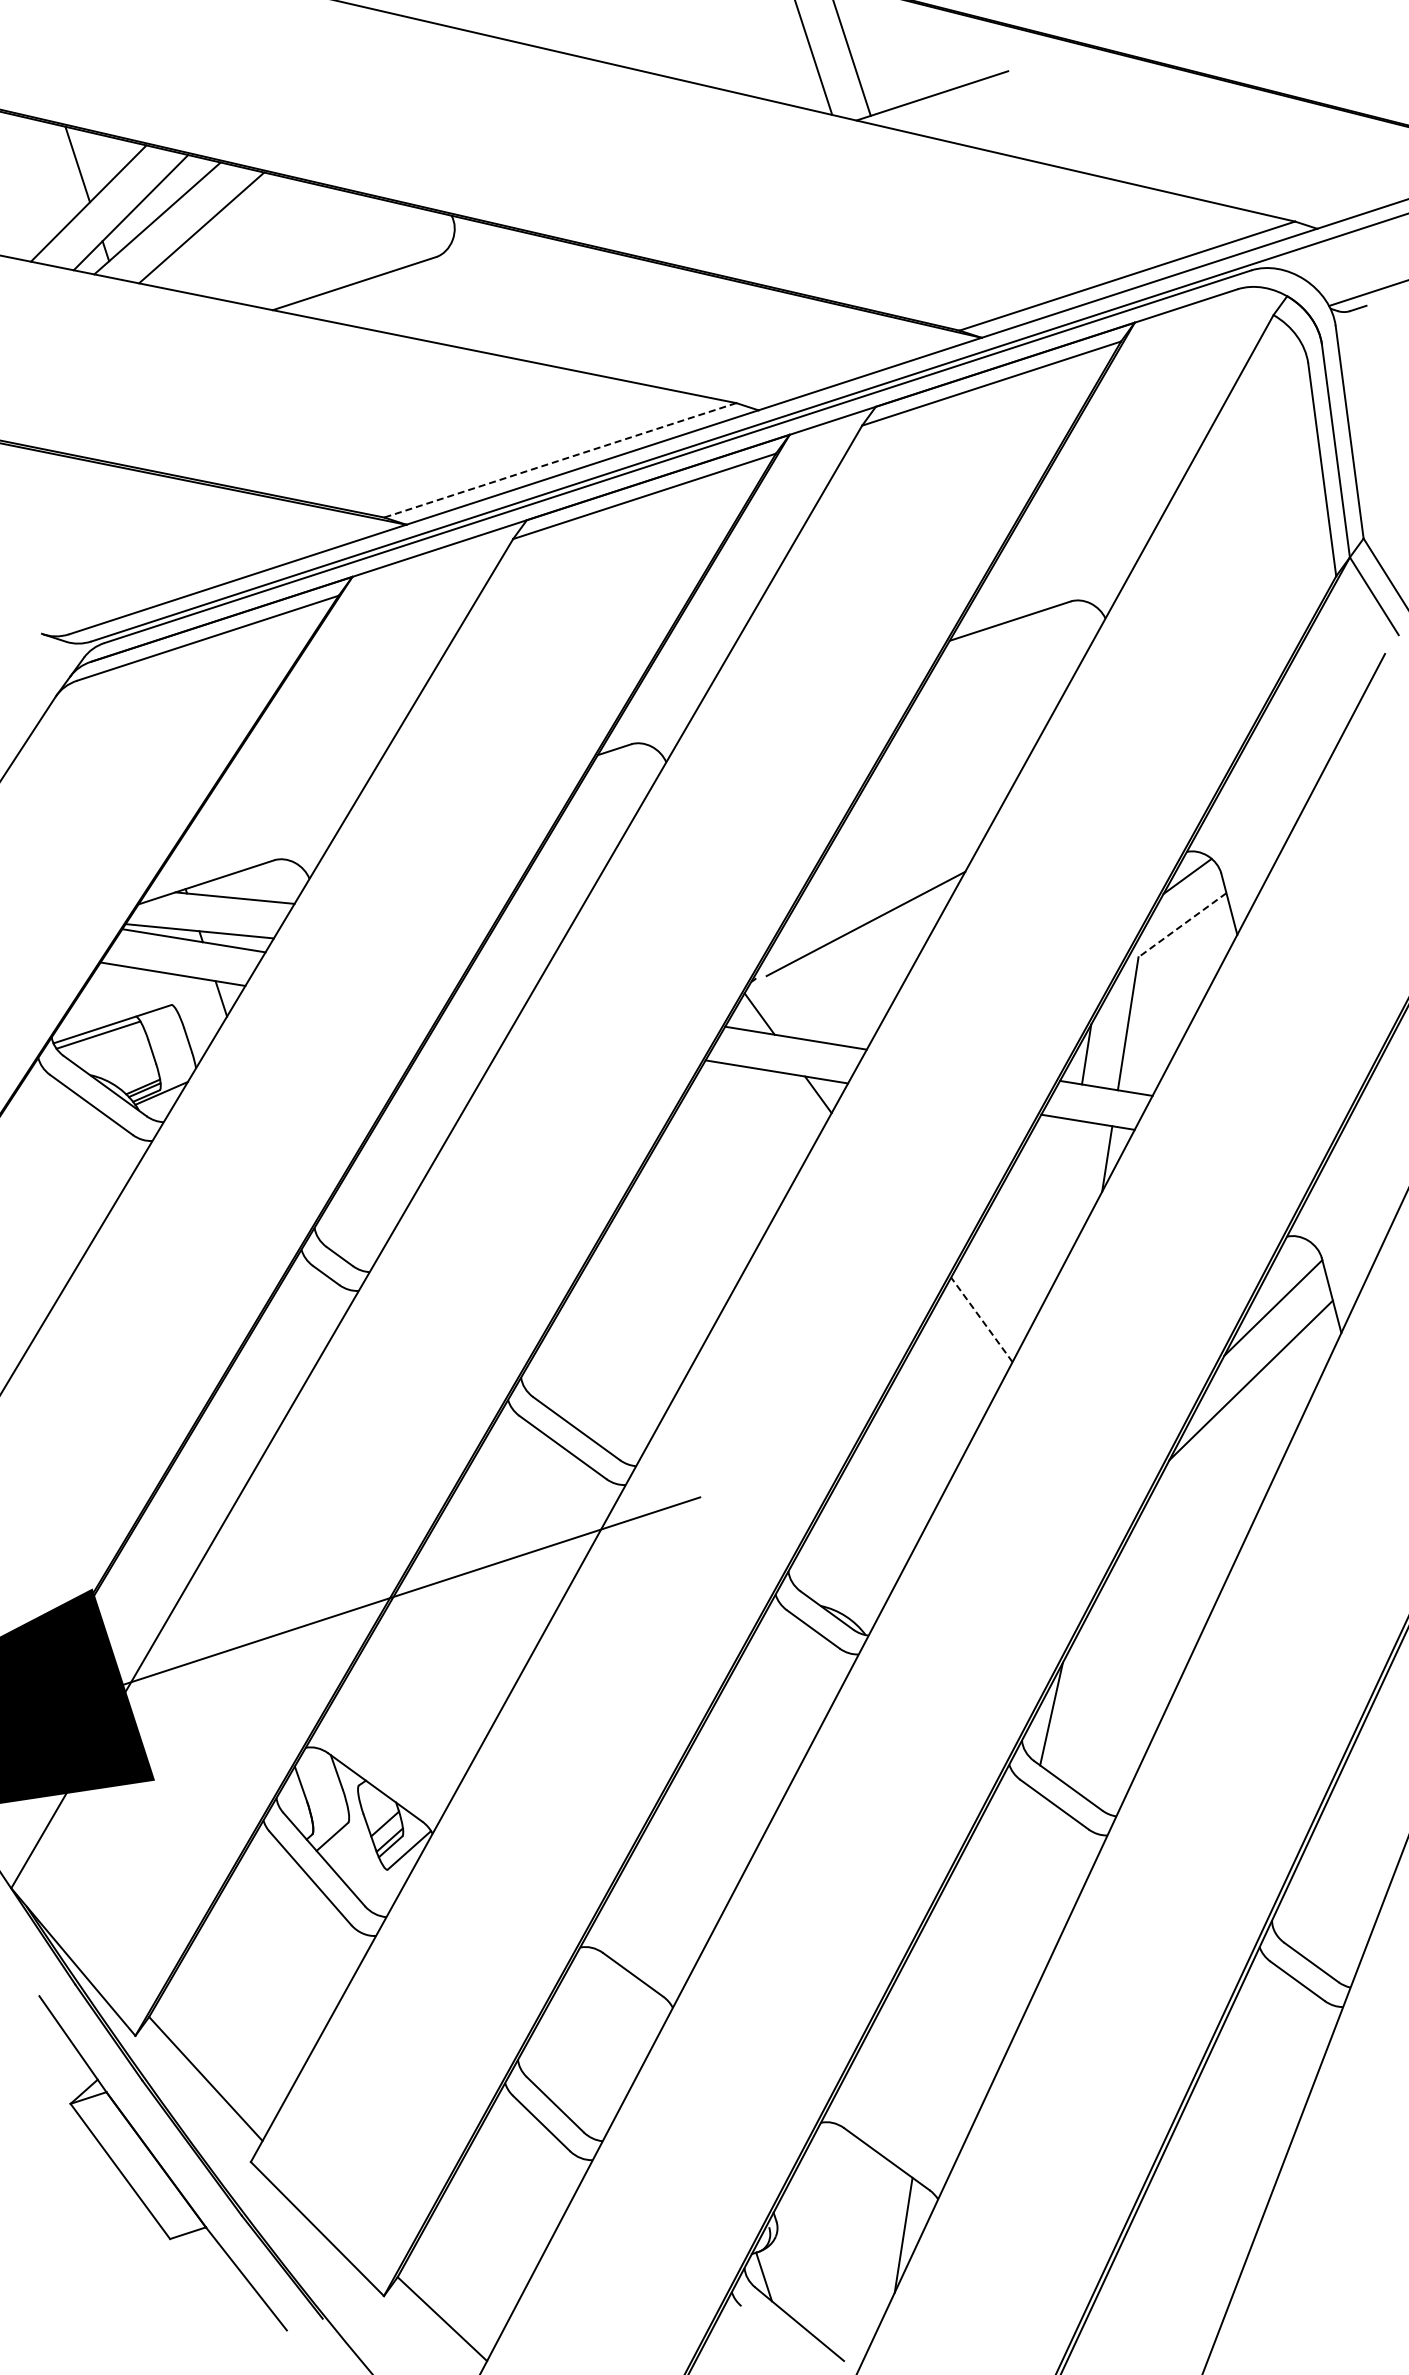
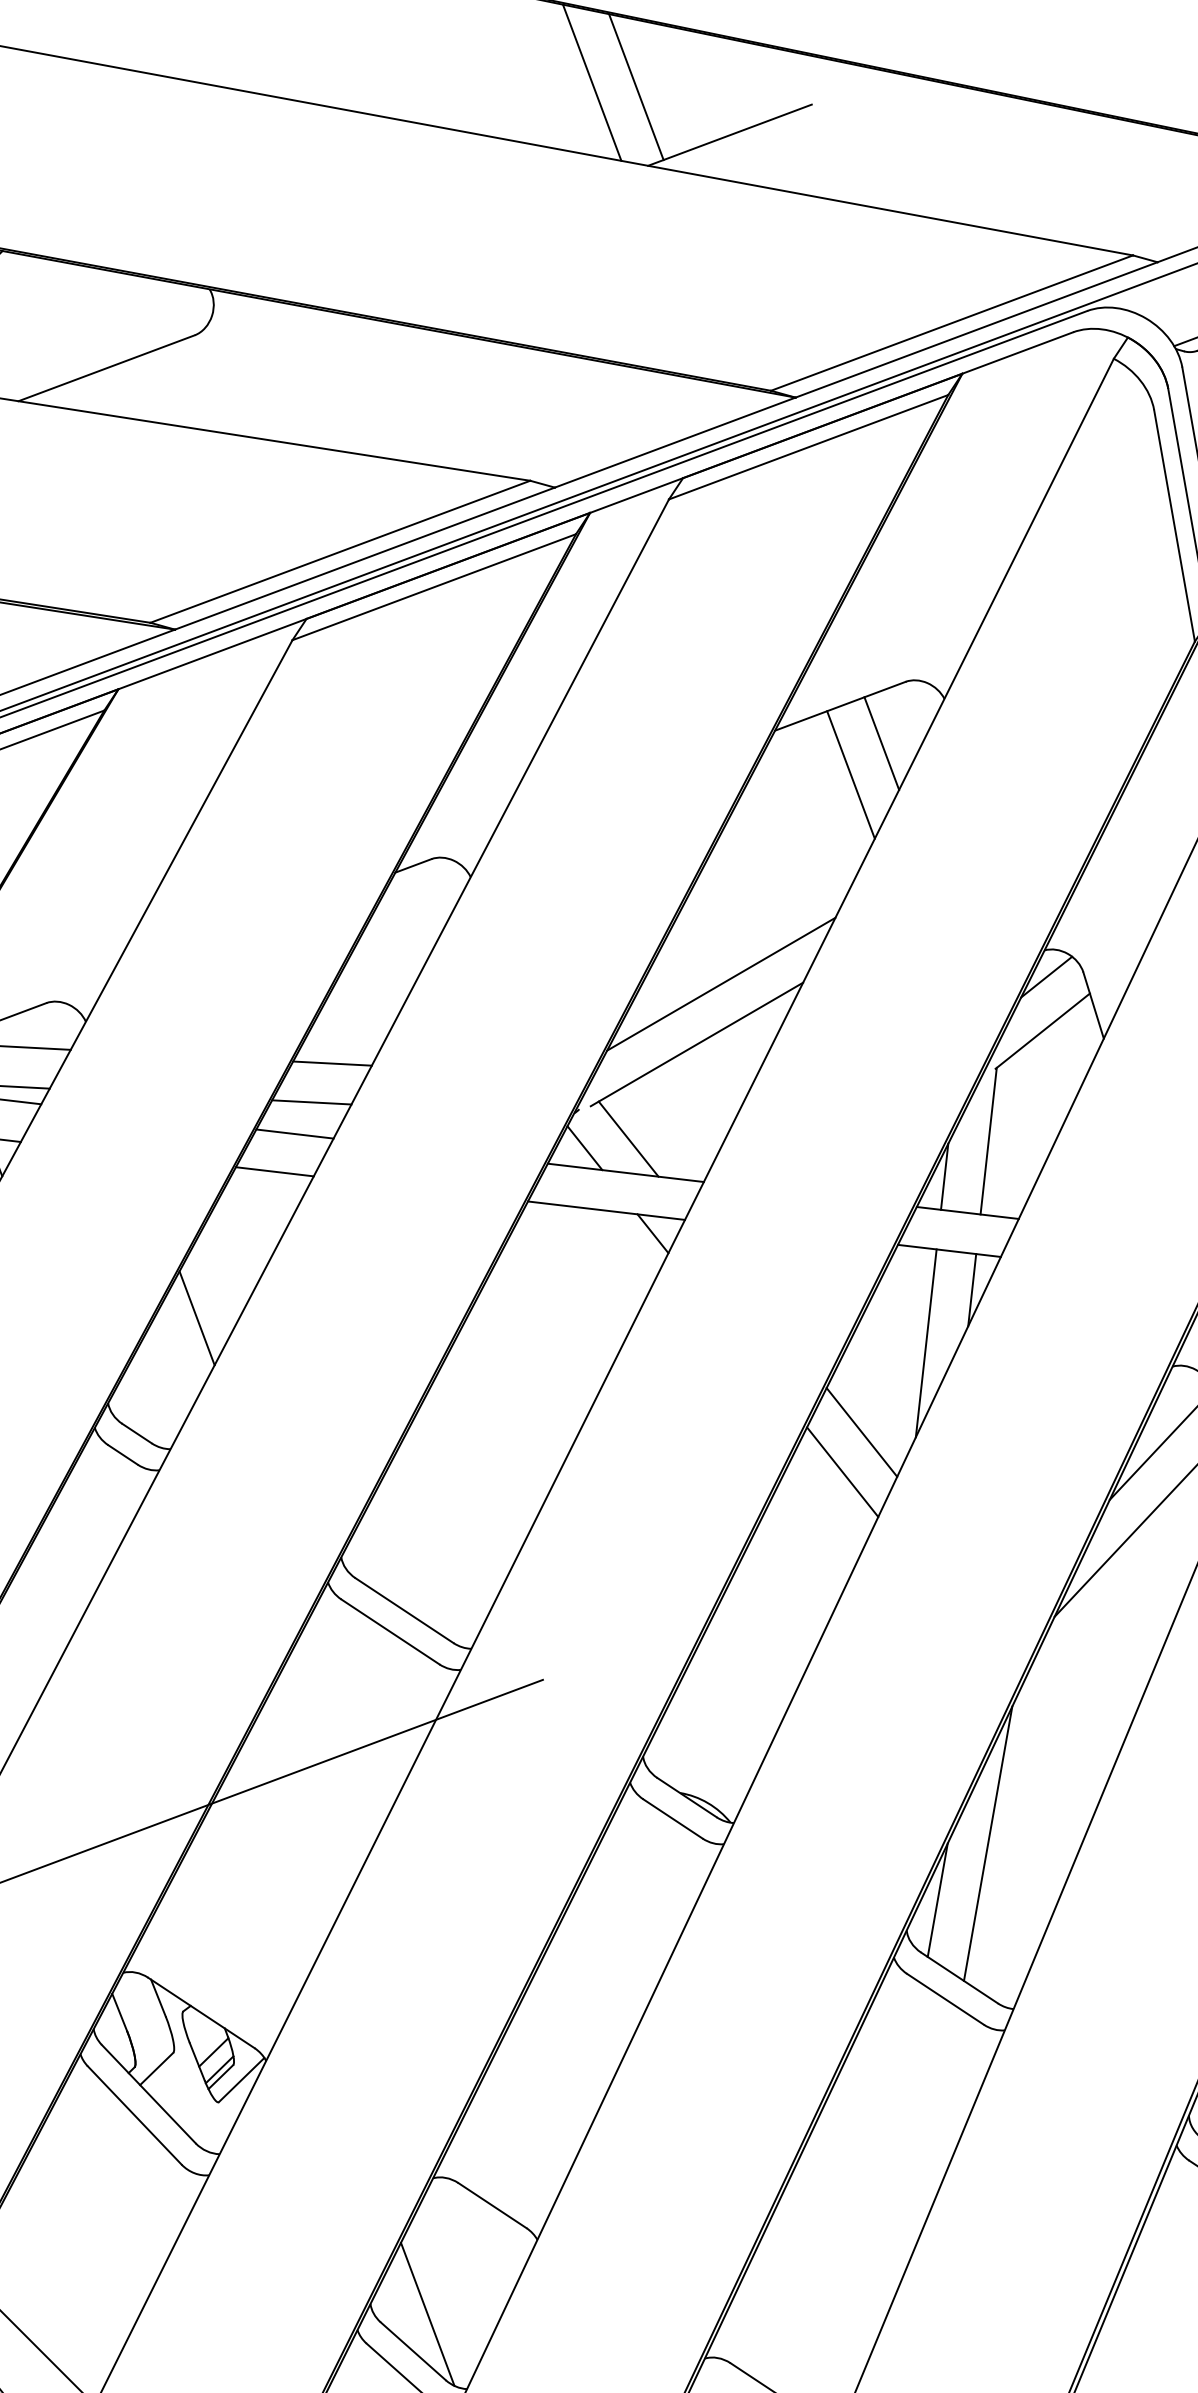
line: (559, 460) -> (339, 552), dashed -> solid
line: (1046, 656) -> (881, 743), added
line: (1017, 684) -> (851, 775), added
line: (890, 869) -> (721, 983), added
line: (1181, 925) -> (1042, 1031), dashed -> solid
line: (532, 926) -> (332, 1063), added
line: (512, 960) -> (311, 1101), added
line: (495, 989) -> (294, 1133), added
line: (799, 1007) -> (628, 1139), added
line: (475, 1022) -> (274, 1170), added
line: (399, 1153) -> (197, 1317), added
line: (1063, 1205) -> (926, 1343), added
line: (1000, 1284) -> (861, 1432), added
line: (981, 1319) -> (842, 1471), dashed -> solid
line: (1099, 1664) -> (987, 1843), added
line: (569, 2071) -> (427, 2314), added

